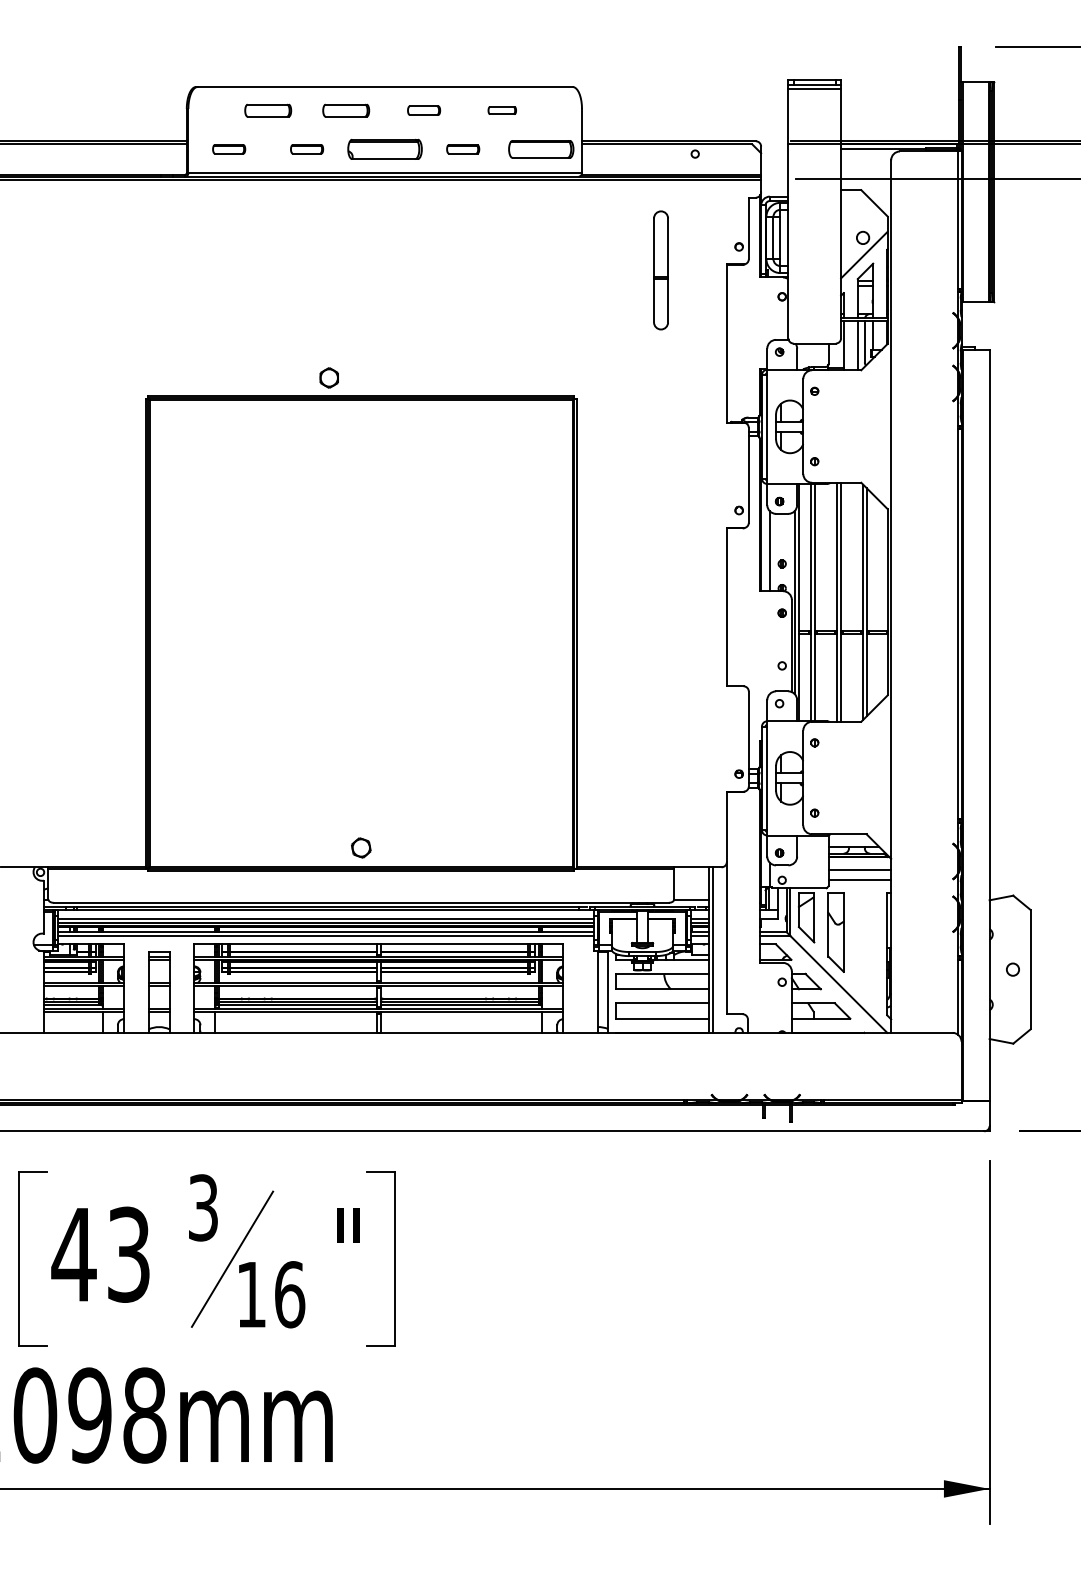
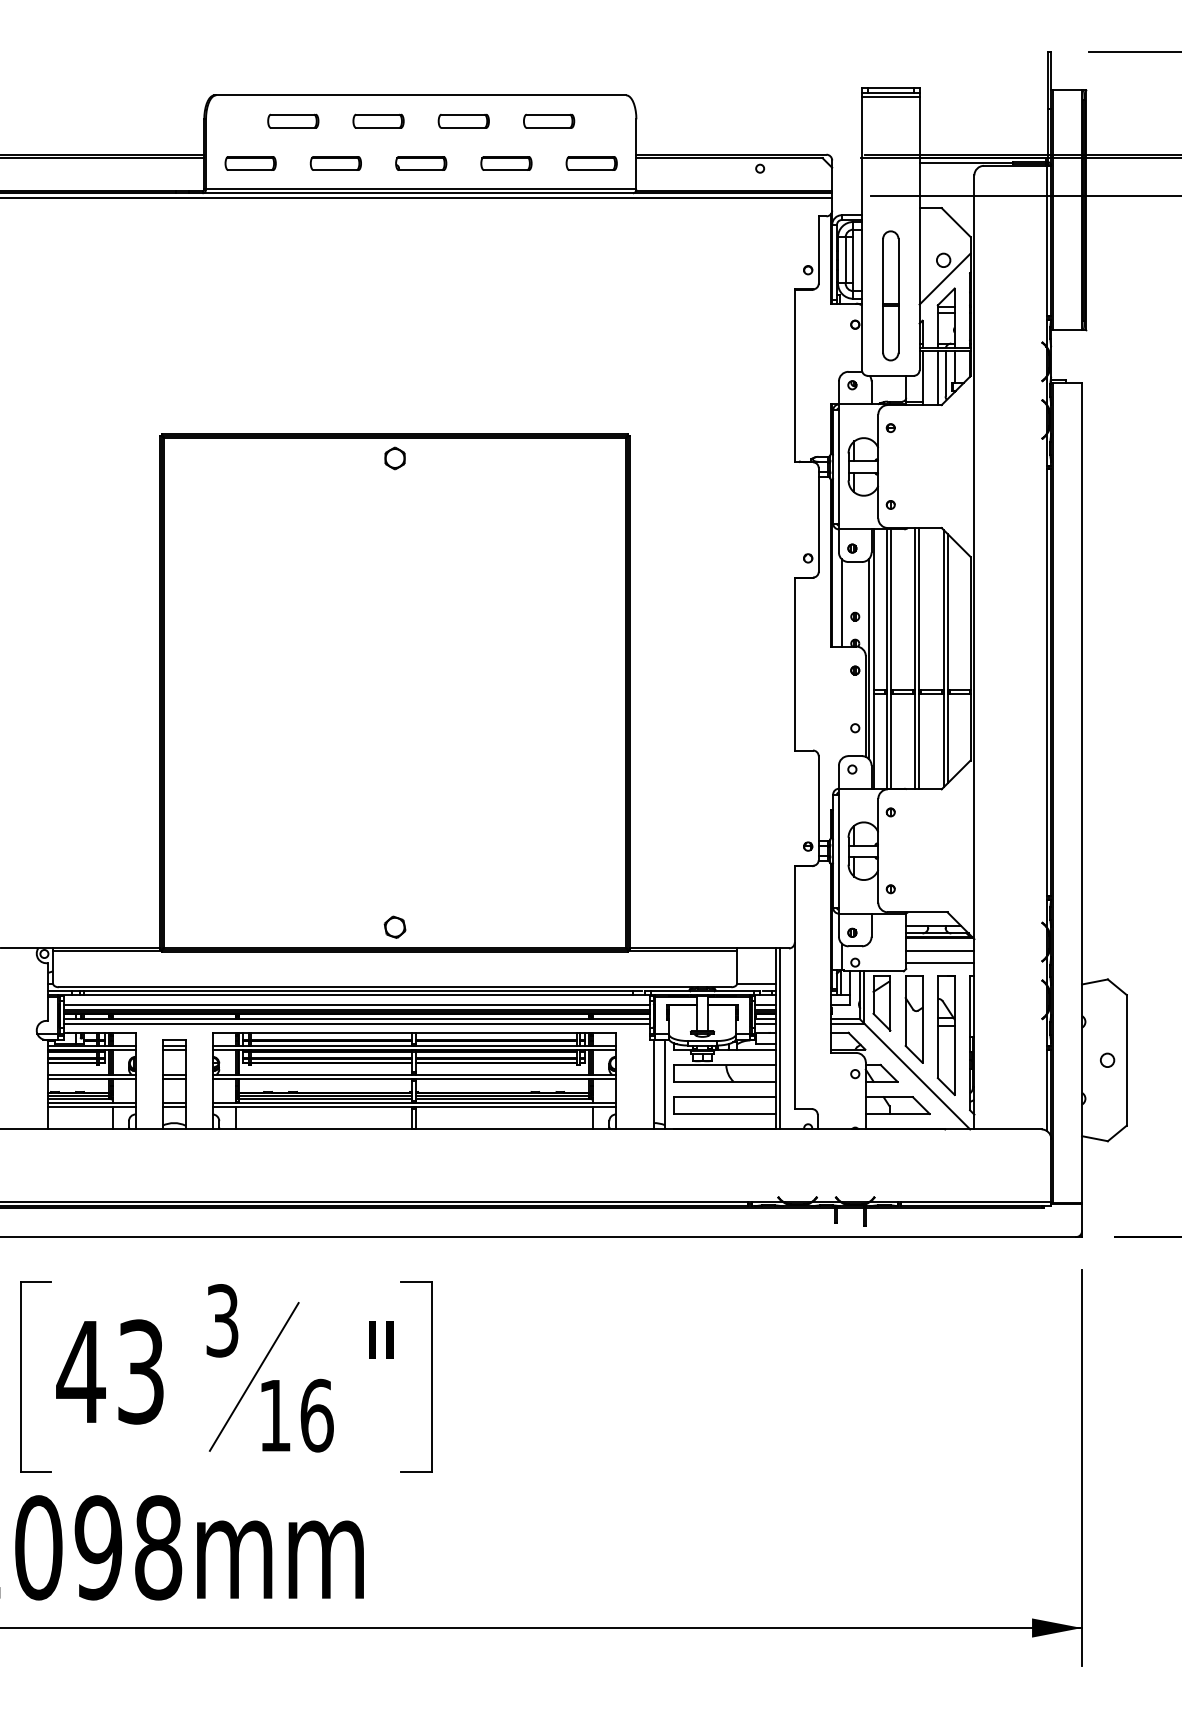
part: (423, 109) -> (463, 120), size x1.43
part: (502, 109) -> (549, 120), size x1.67
part: (229, 149) -> (250, 163), size x1.43
part: (306, 149) -> (335, 163), size x1.43
part: (385, 149) -> (421, 163), size x0.62
part: (463, 149) -> (506, 163), size x1.43
part: (540, 149) -> (591, 163), size x0.71
part: (660, 270) -> (890, 295), moved
part: (328, 378) -> (394, 458), moved
part: (864, 946) -> (945, 1035), added

